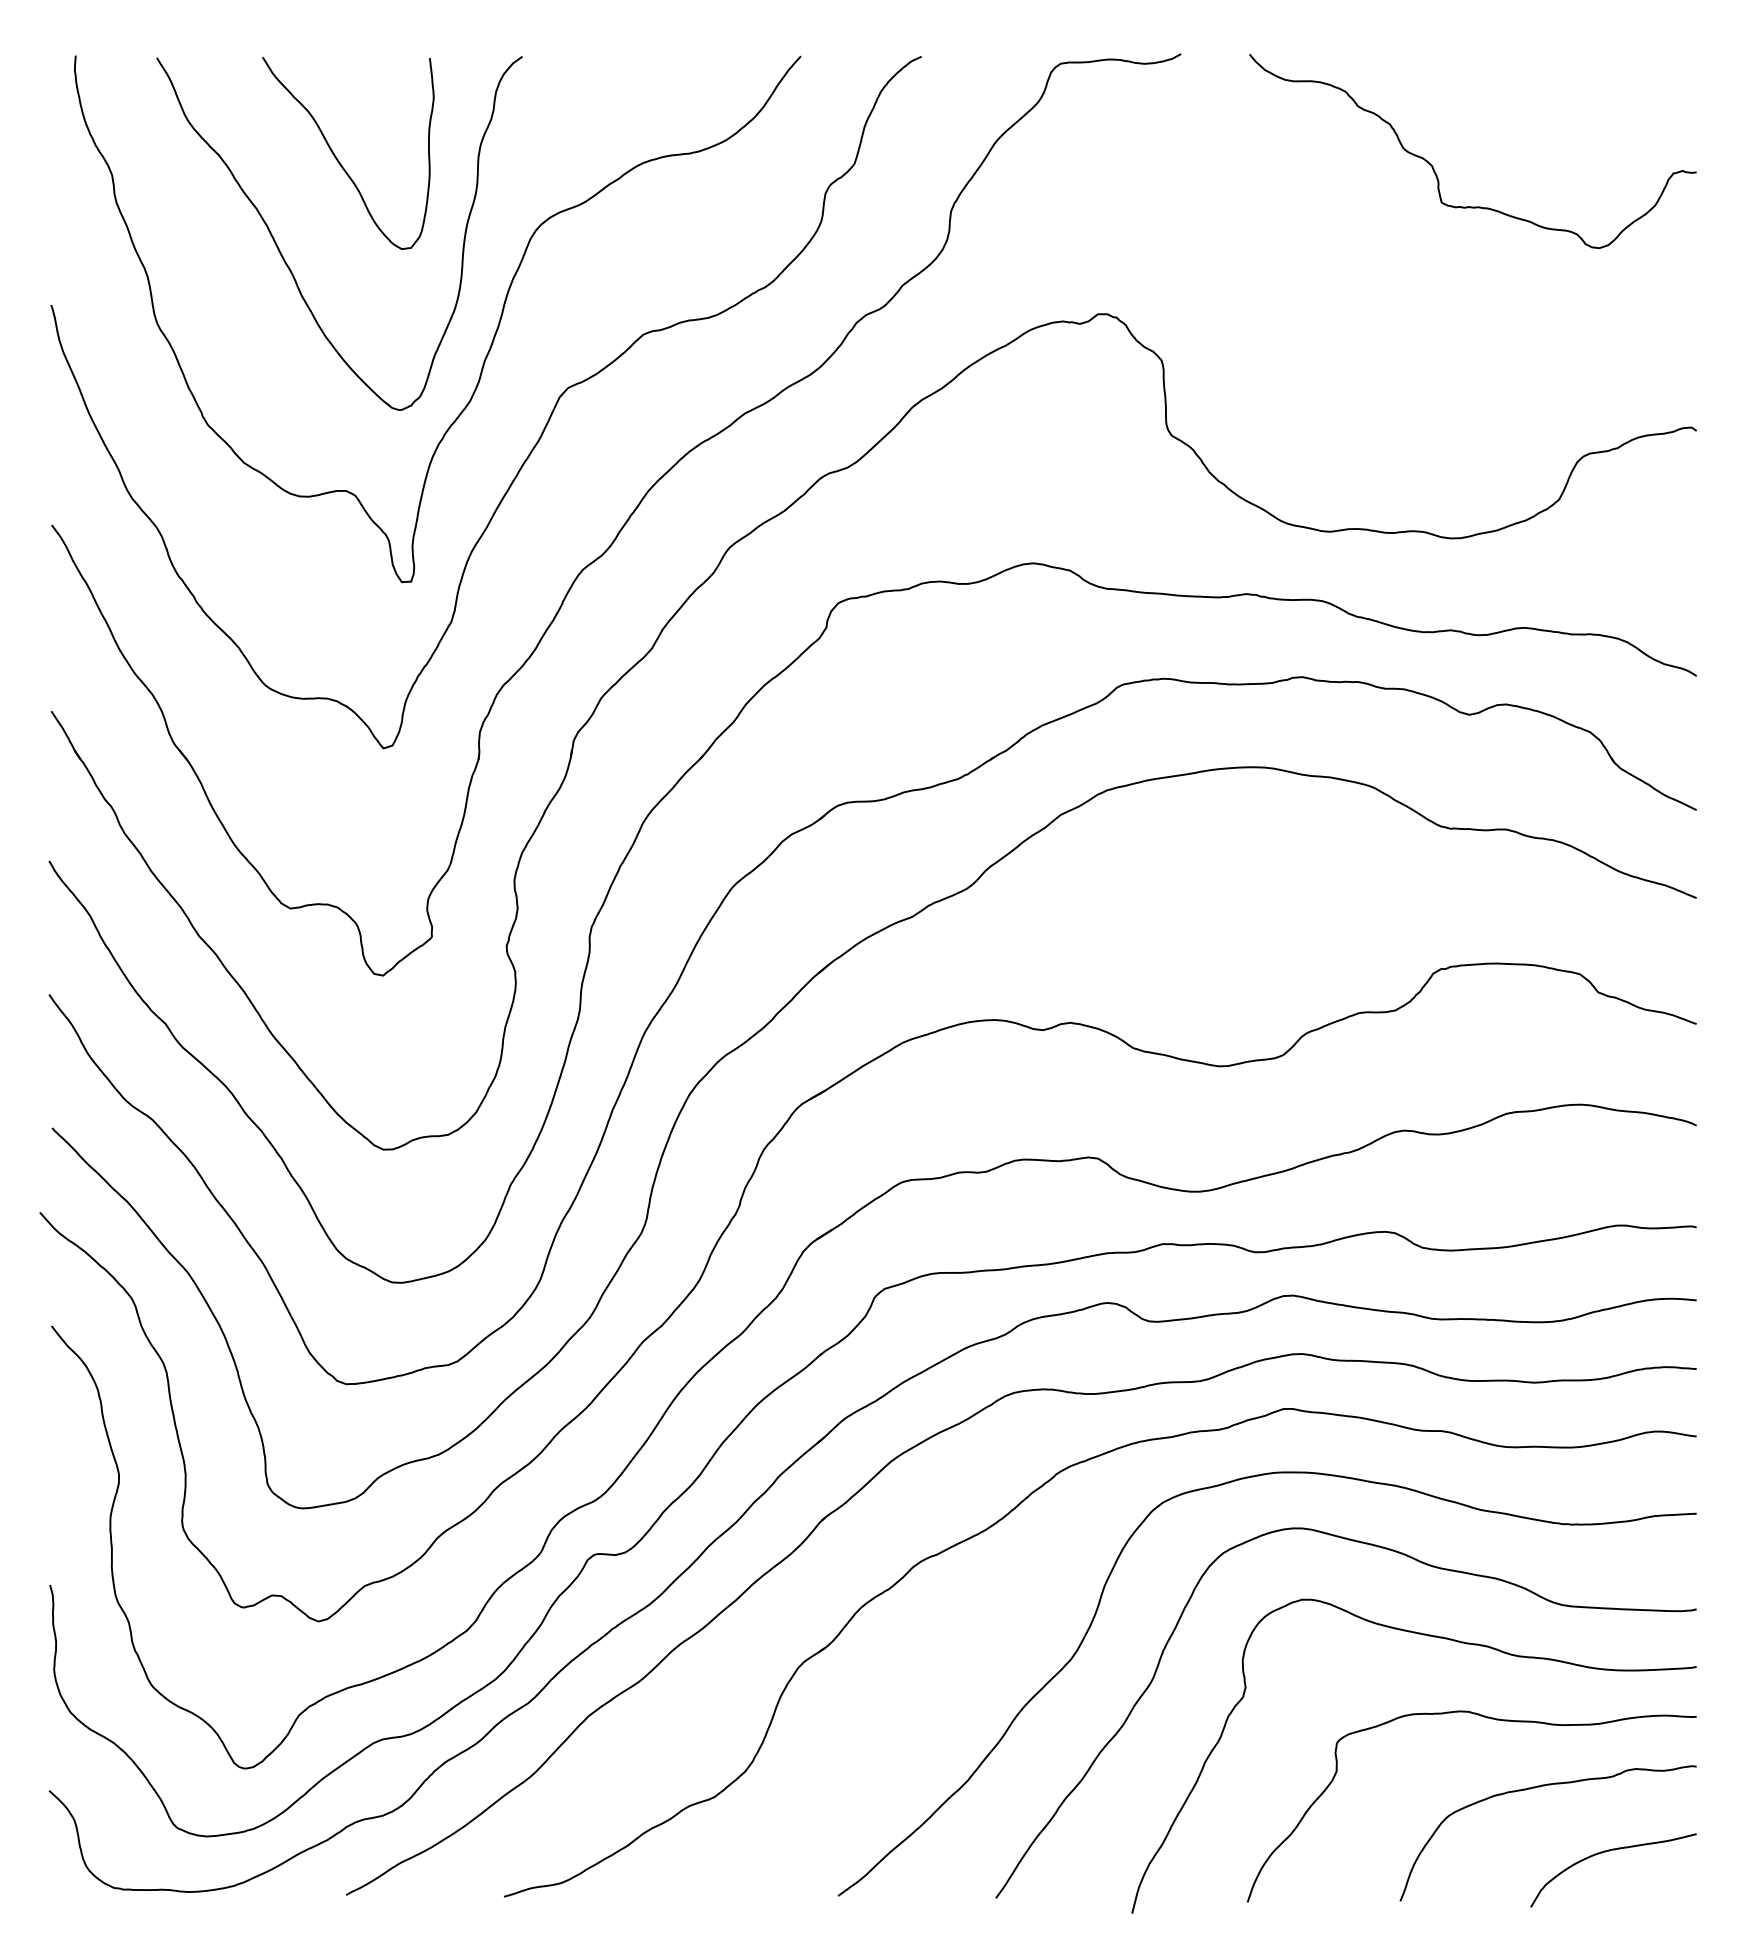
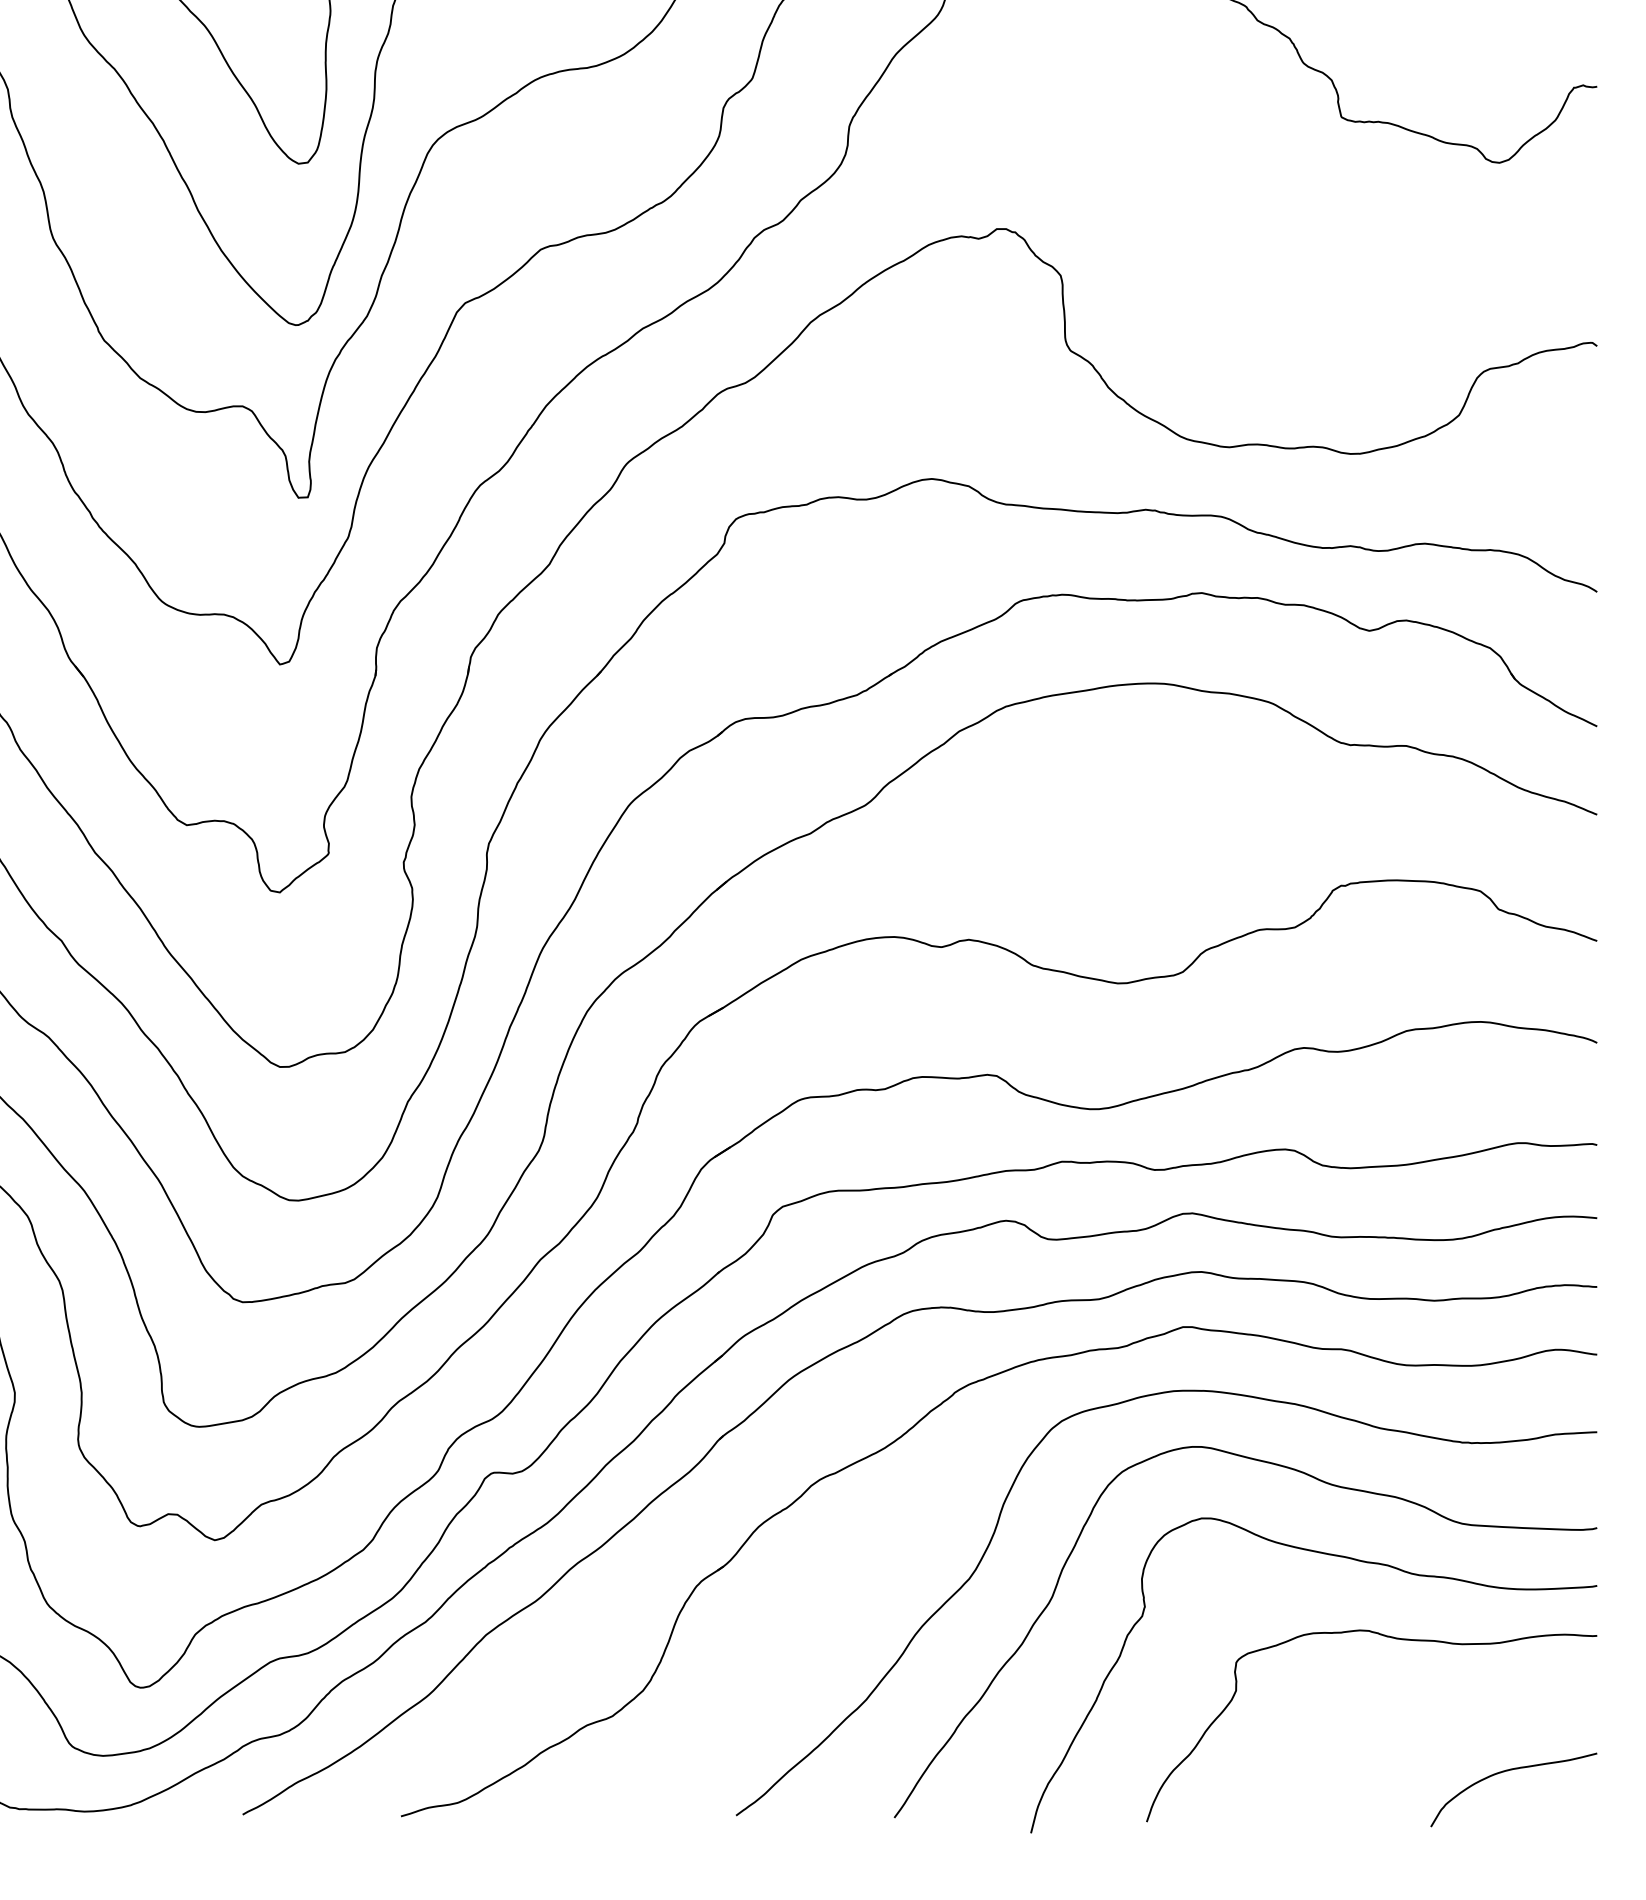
curve: (1535, 1788) -> (1435, 1707), removed

